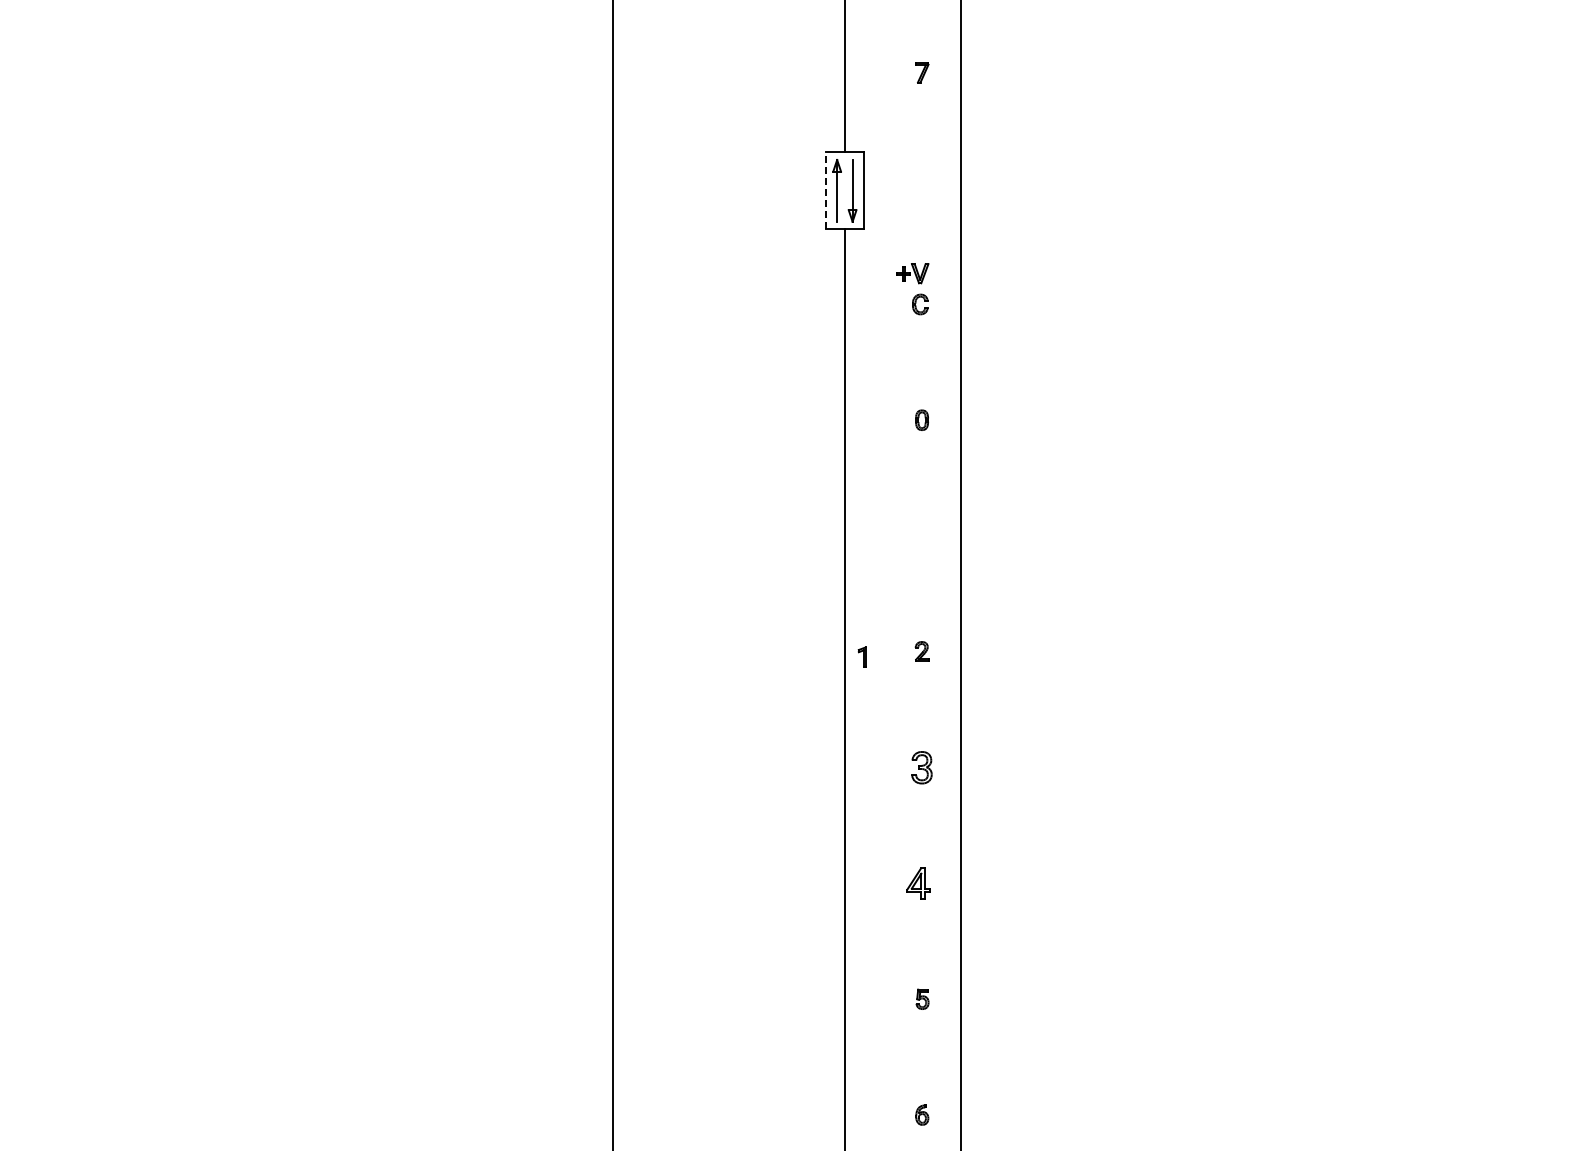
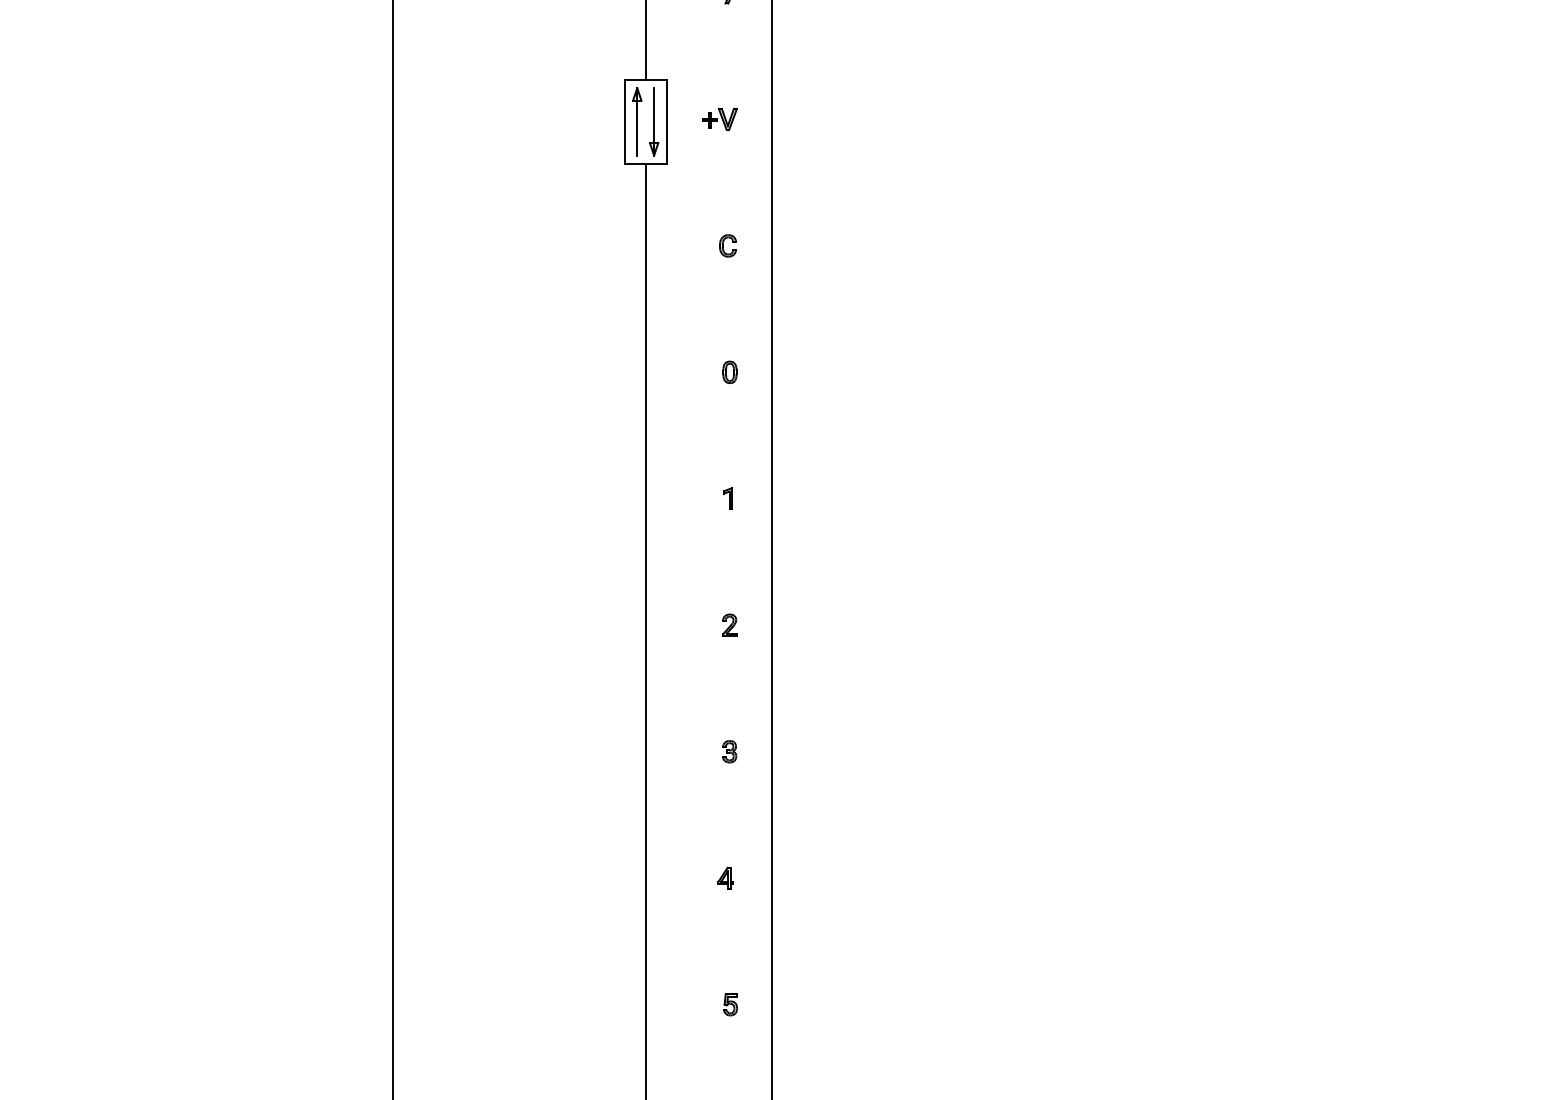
line: (825, 190) -> (624, 121), dashed -> solid
part: (912, 273) -> (719, 119), moved
part: (861, 656) -> (727, 498), moved
part: (921, 767) -> (729, 751), size x0.62
part: (917, 882) -> (724, 877), size x0.62

